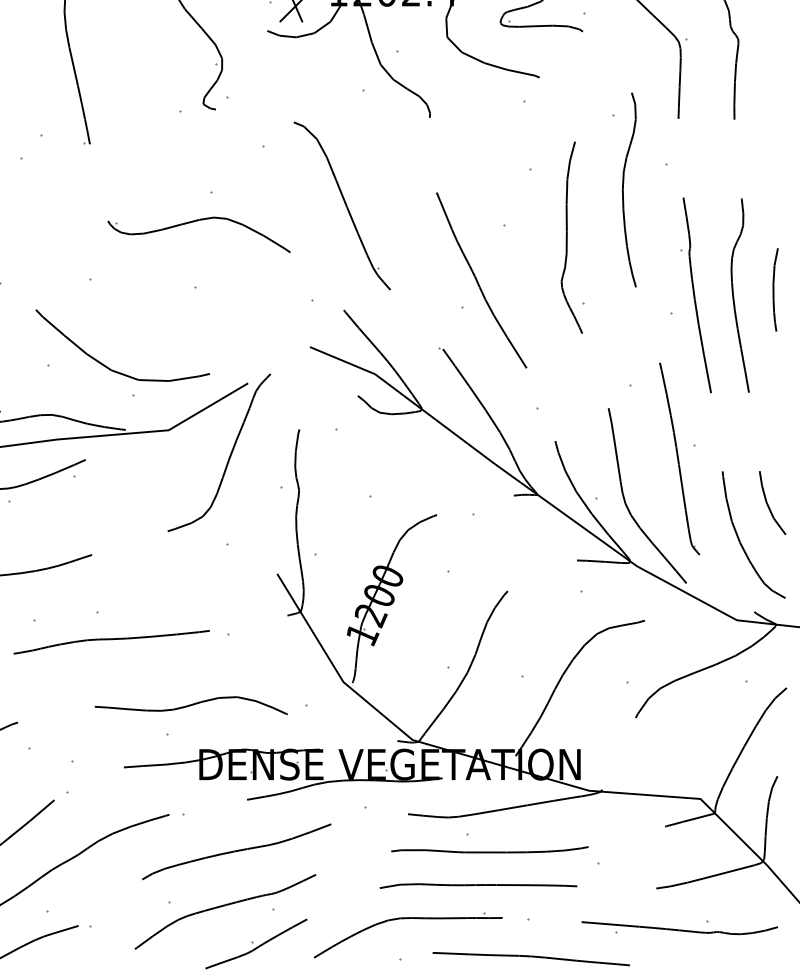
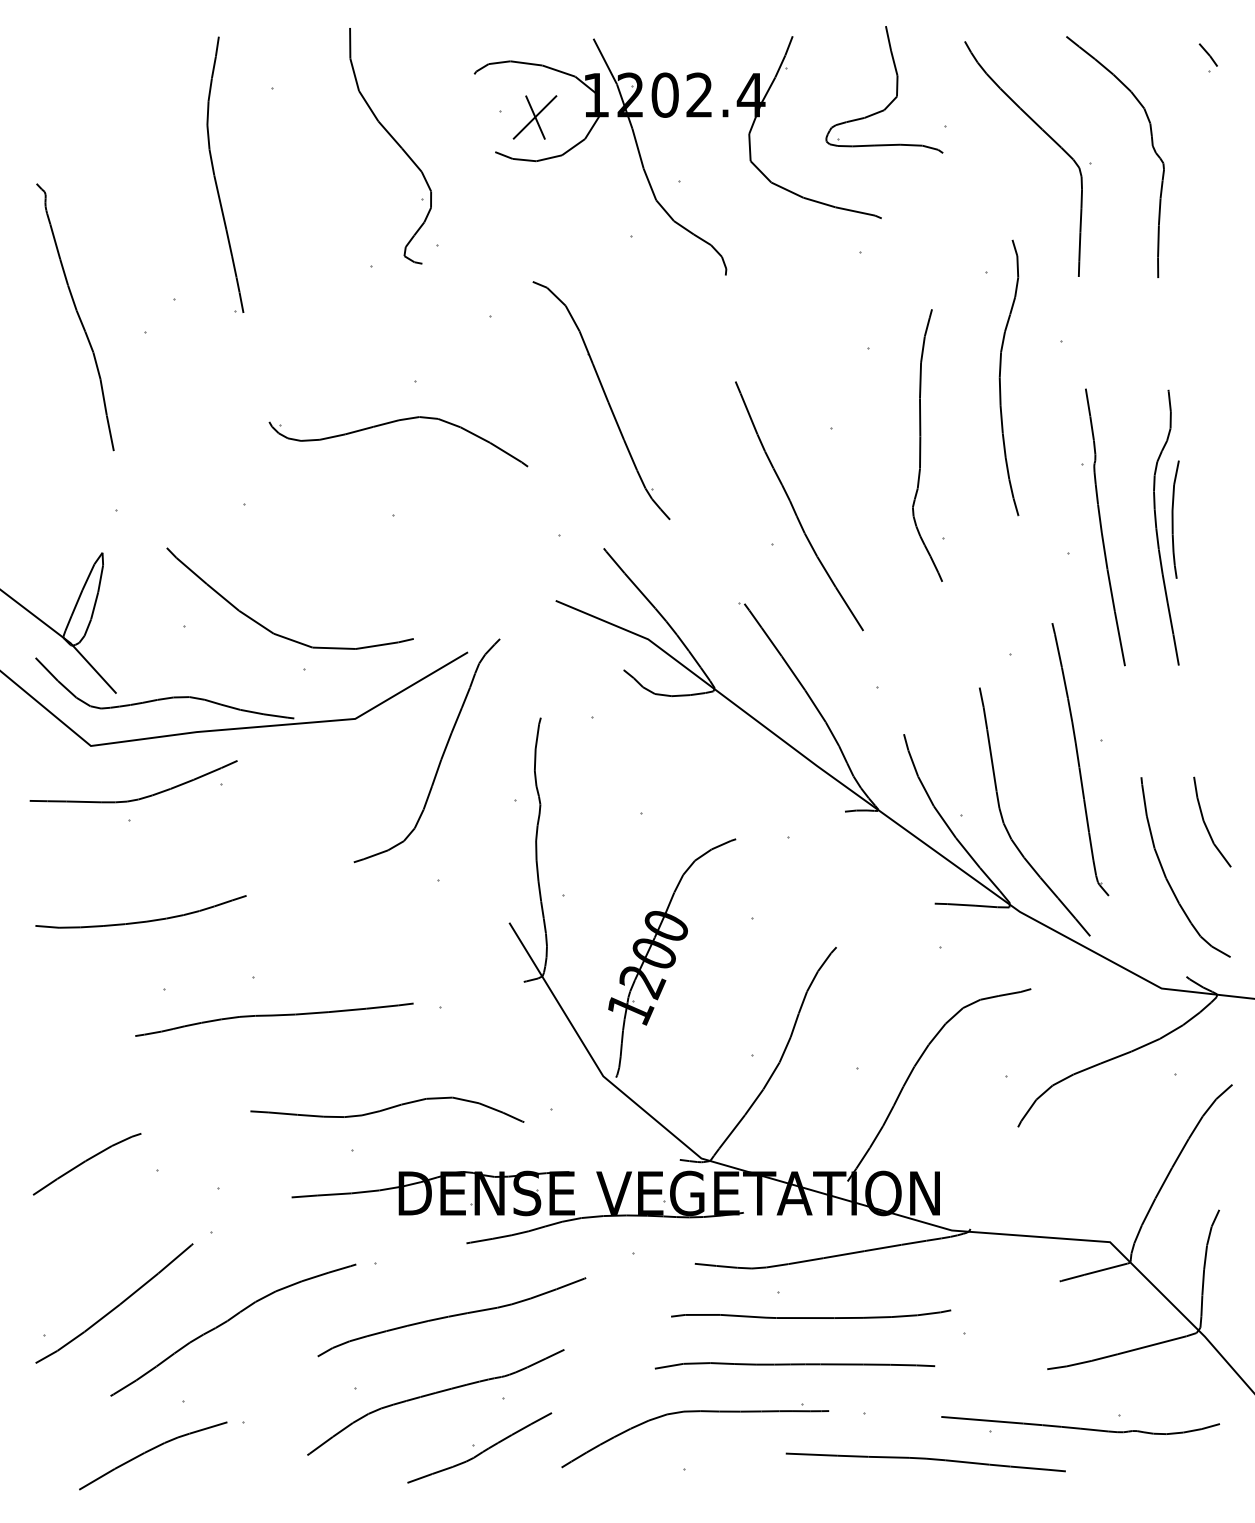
curve: (774, 289) -> (1173, 519), moved
curve: (531, 957) -> (925, 1459), moved

